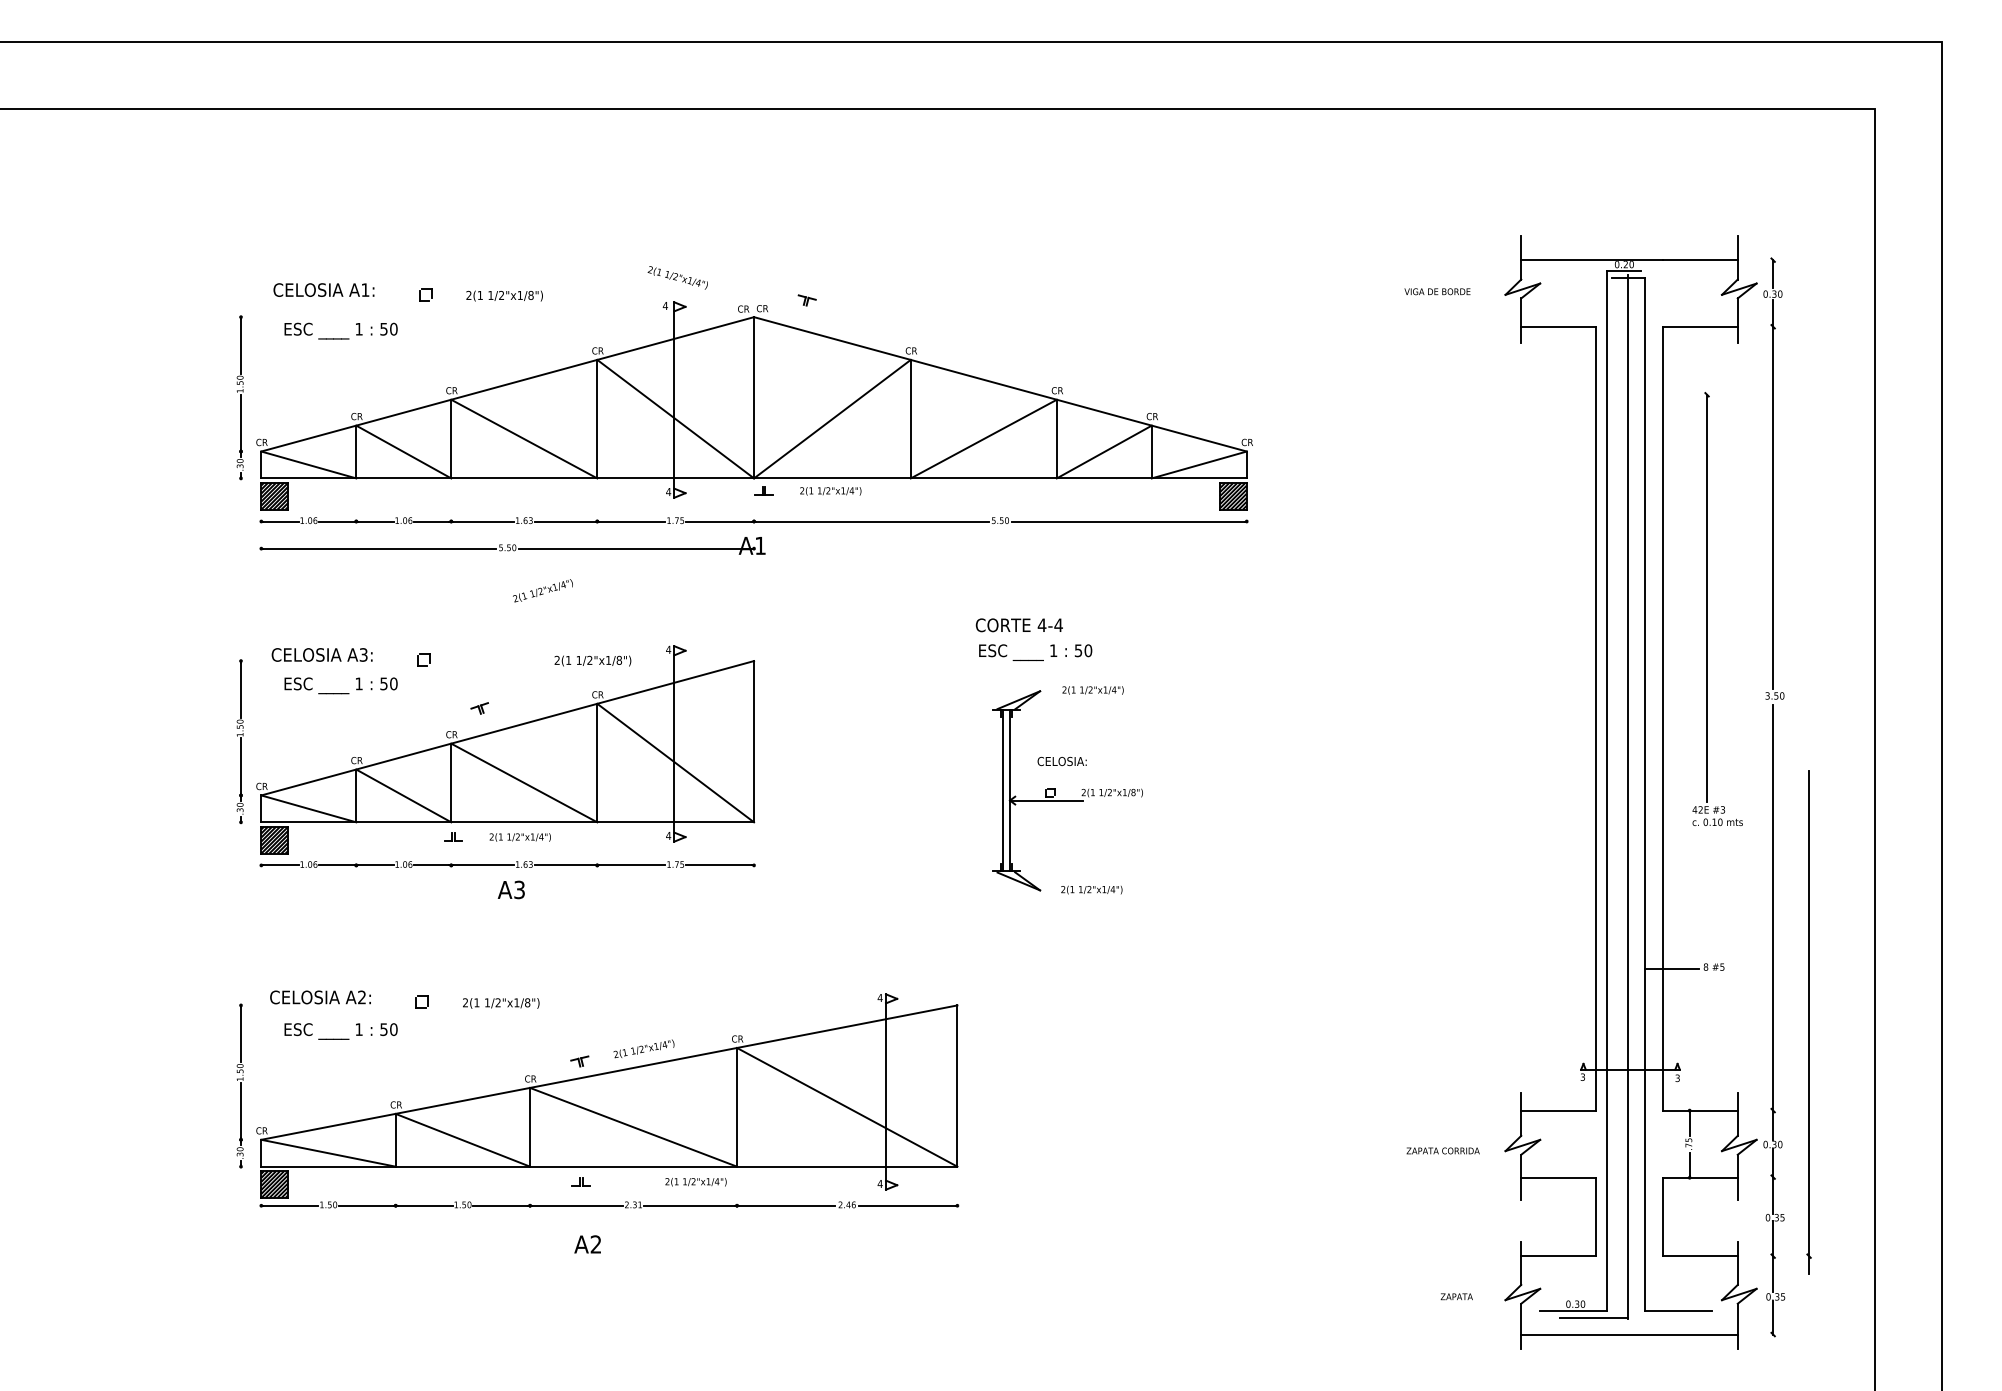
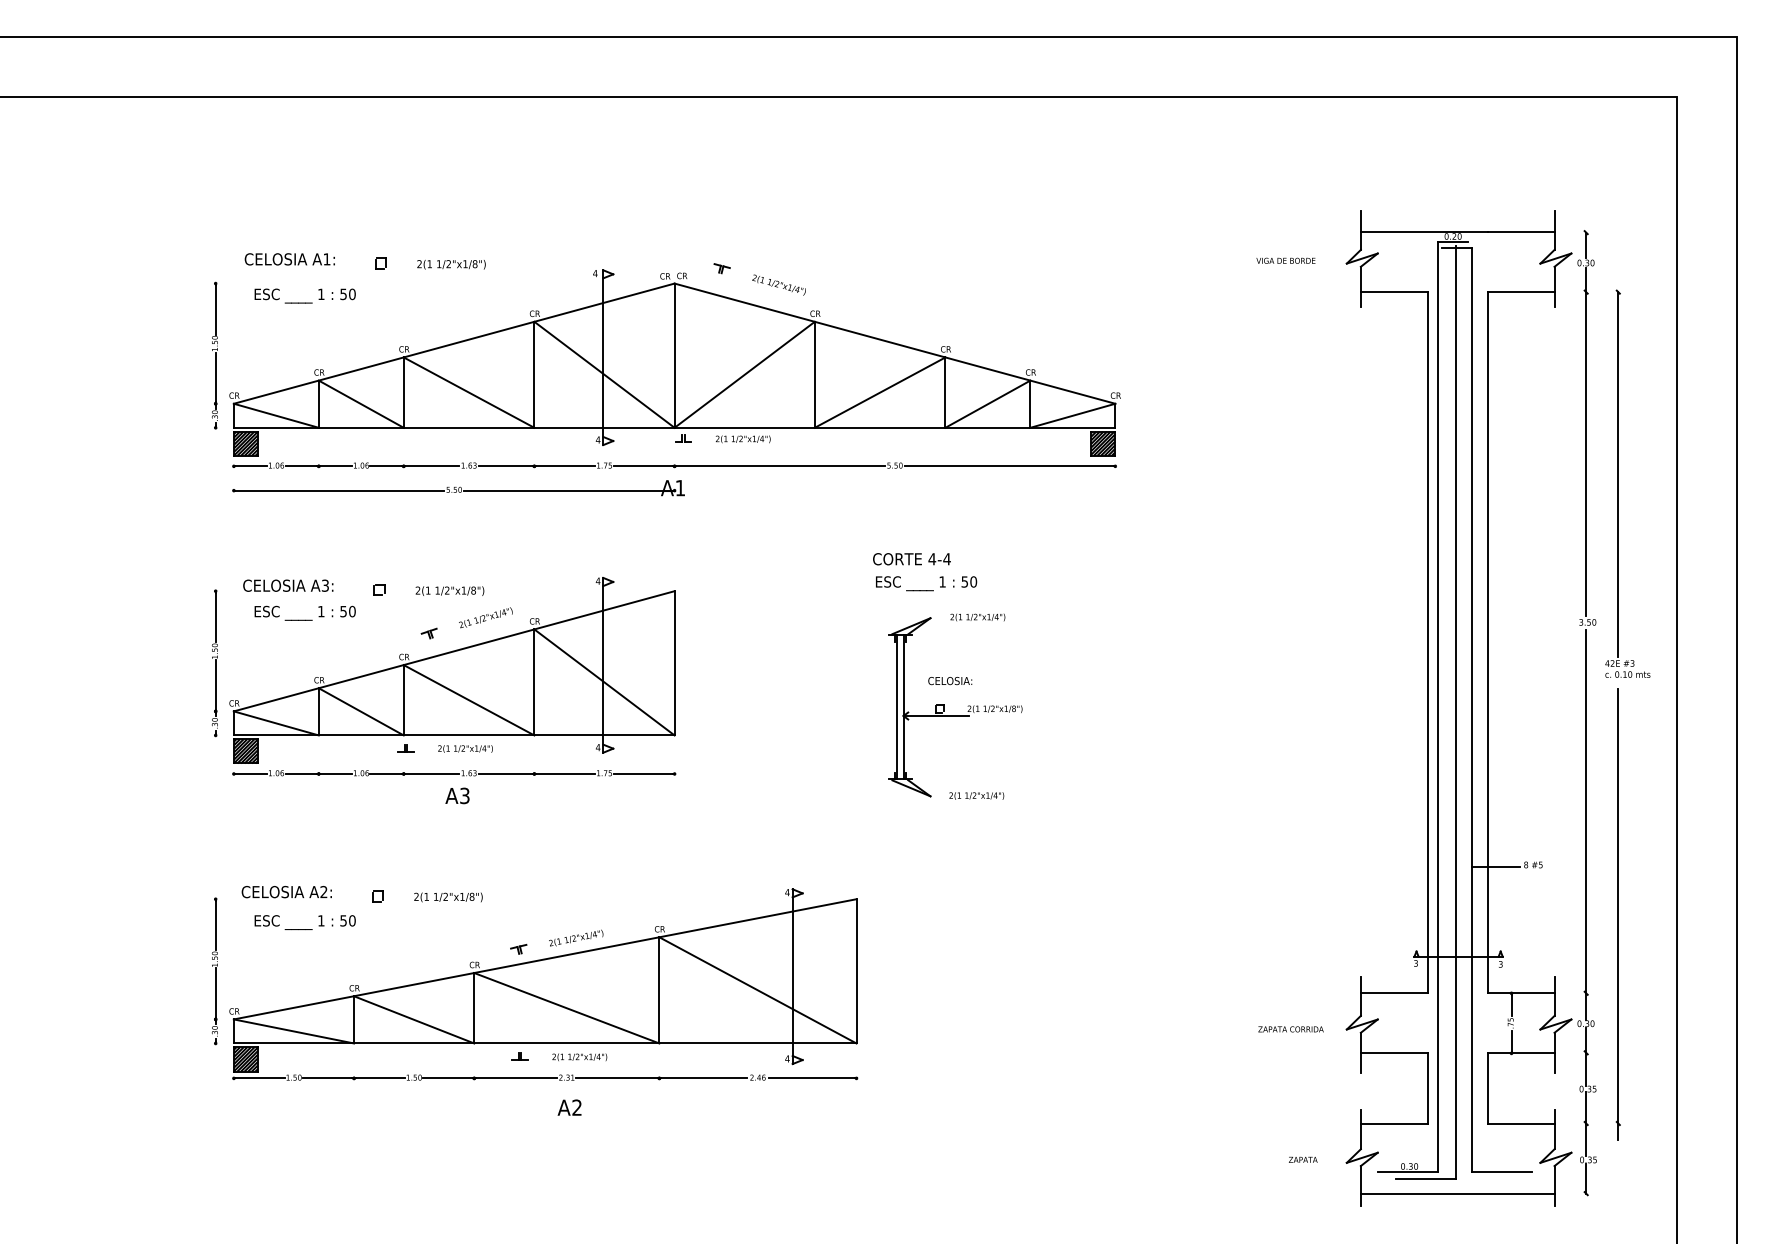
text: (677, 277) -> (778, 284), moved
text: (542, 590) -> (485, 617), moved
part: (1707, 608) -> (1618, 483), moved
text: (592, 660) -> (449, 590), moved
text: (695, 1182) -> (579, 1057), moved
text: (587, 1244) -> (569, 1107), moved

